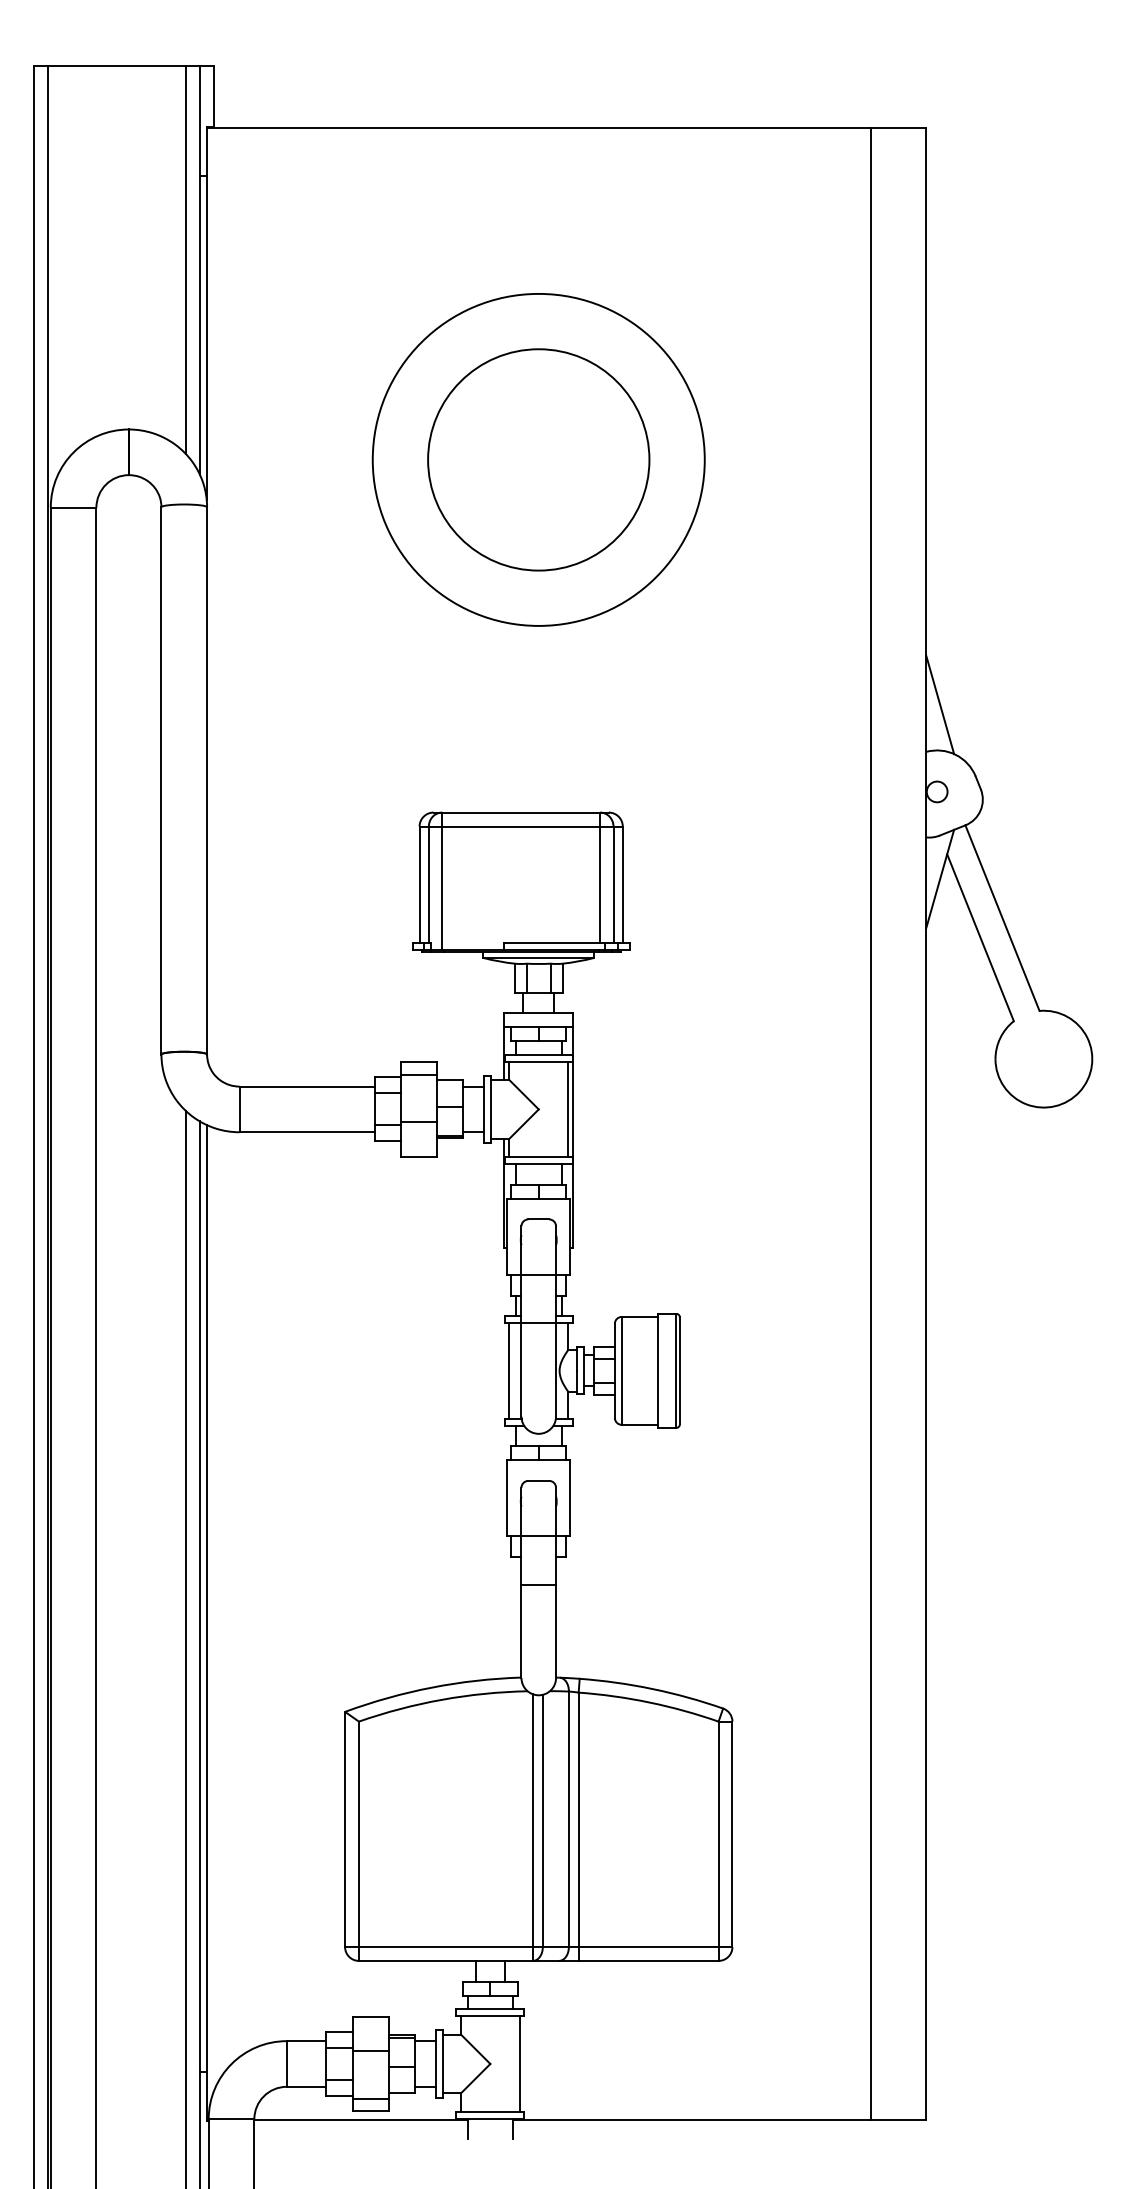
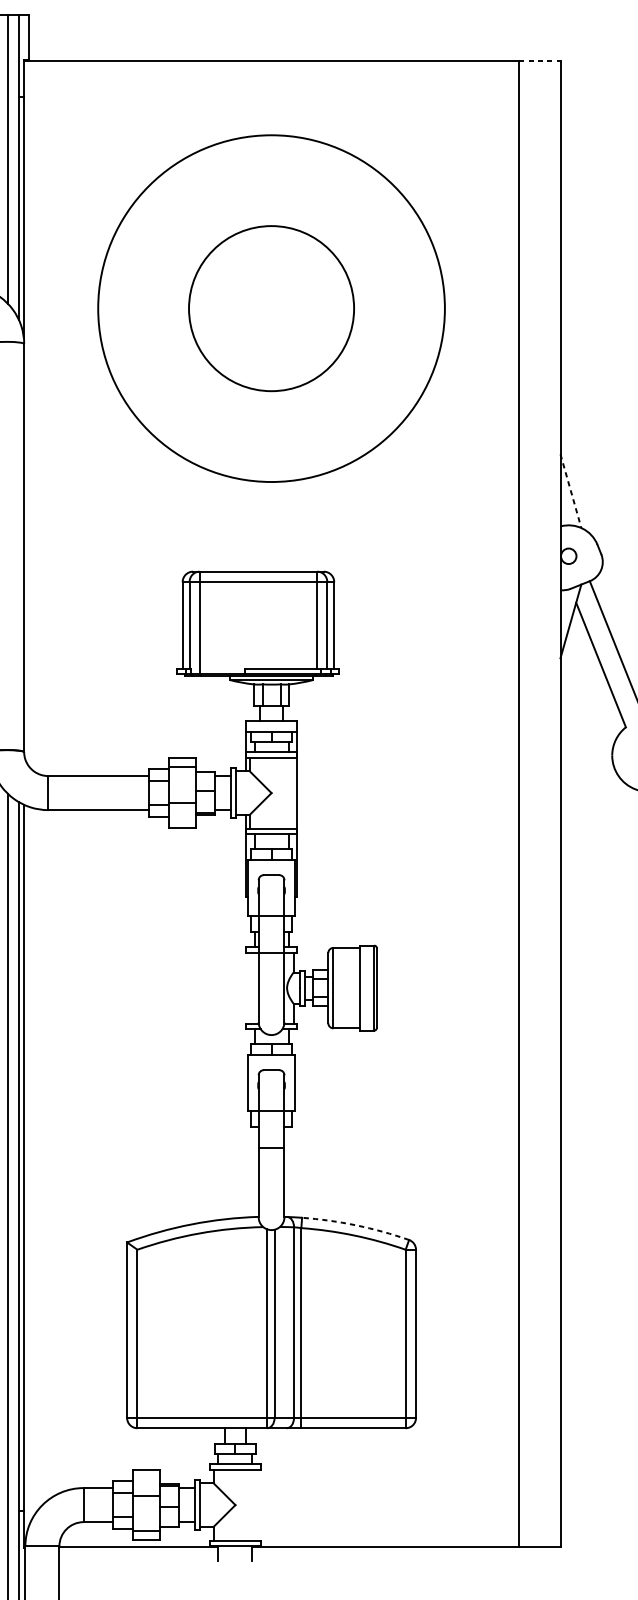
line: (898, 127) -> (539, 60), solid -> dashed
circle: (538, 459) -> (271, 308), size x1.4
line: (940, 705) -> (571, 491), solid -> dashed
line: (568, 1109) -> (293, 793), removed
line: (509, 1370) -> (249, 987), removed
arc: (652, 1688) -> (356, 1225), solid -> dashed
line: (519, 2063) -> (257, 1504), removed

